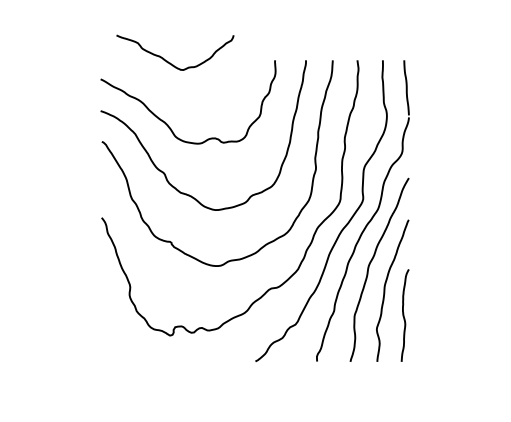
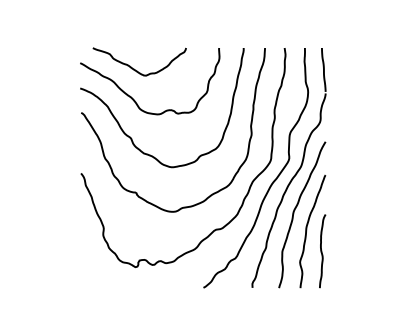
curve: (170, 62) -> (135, 69), moved

